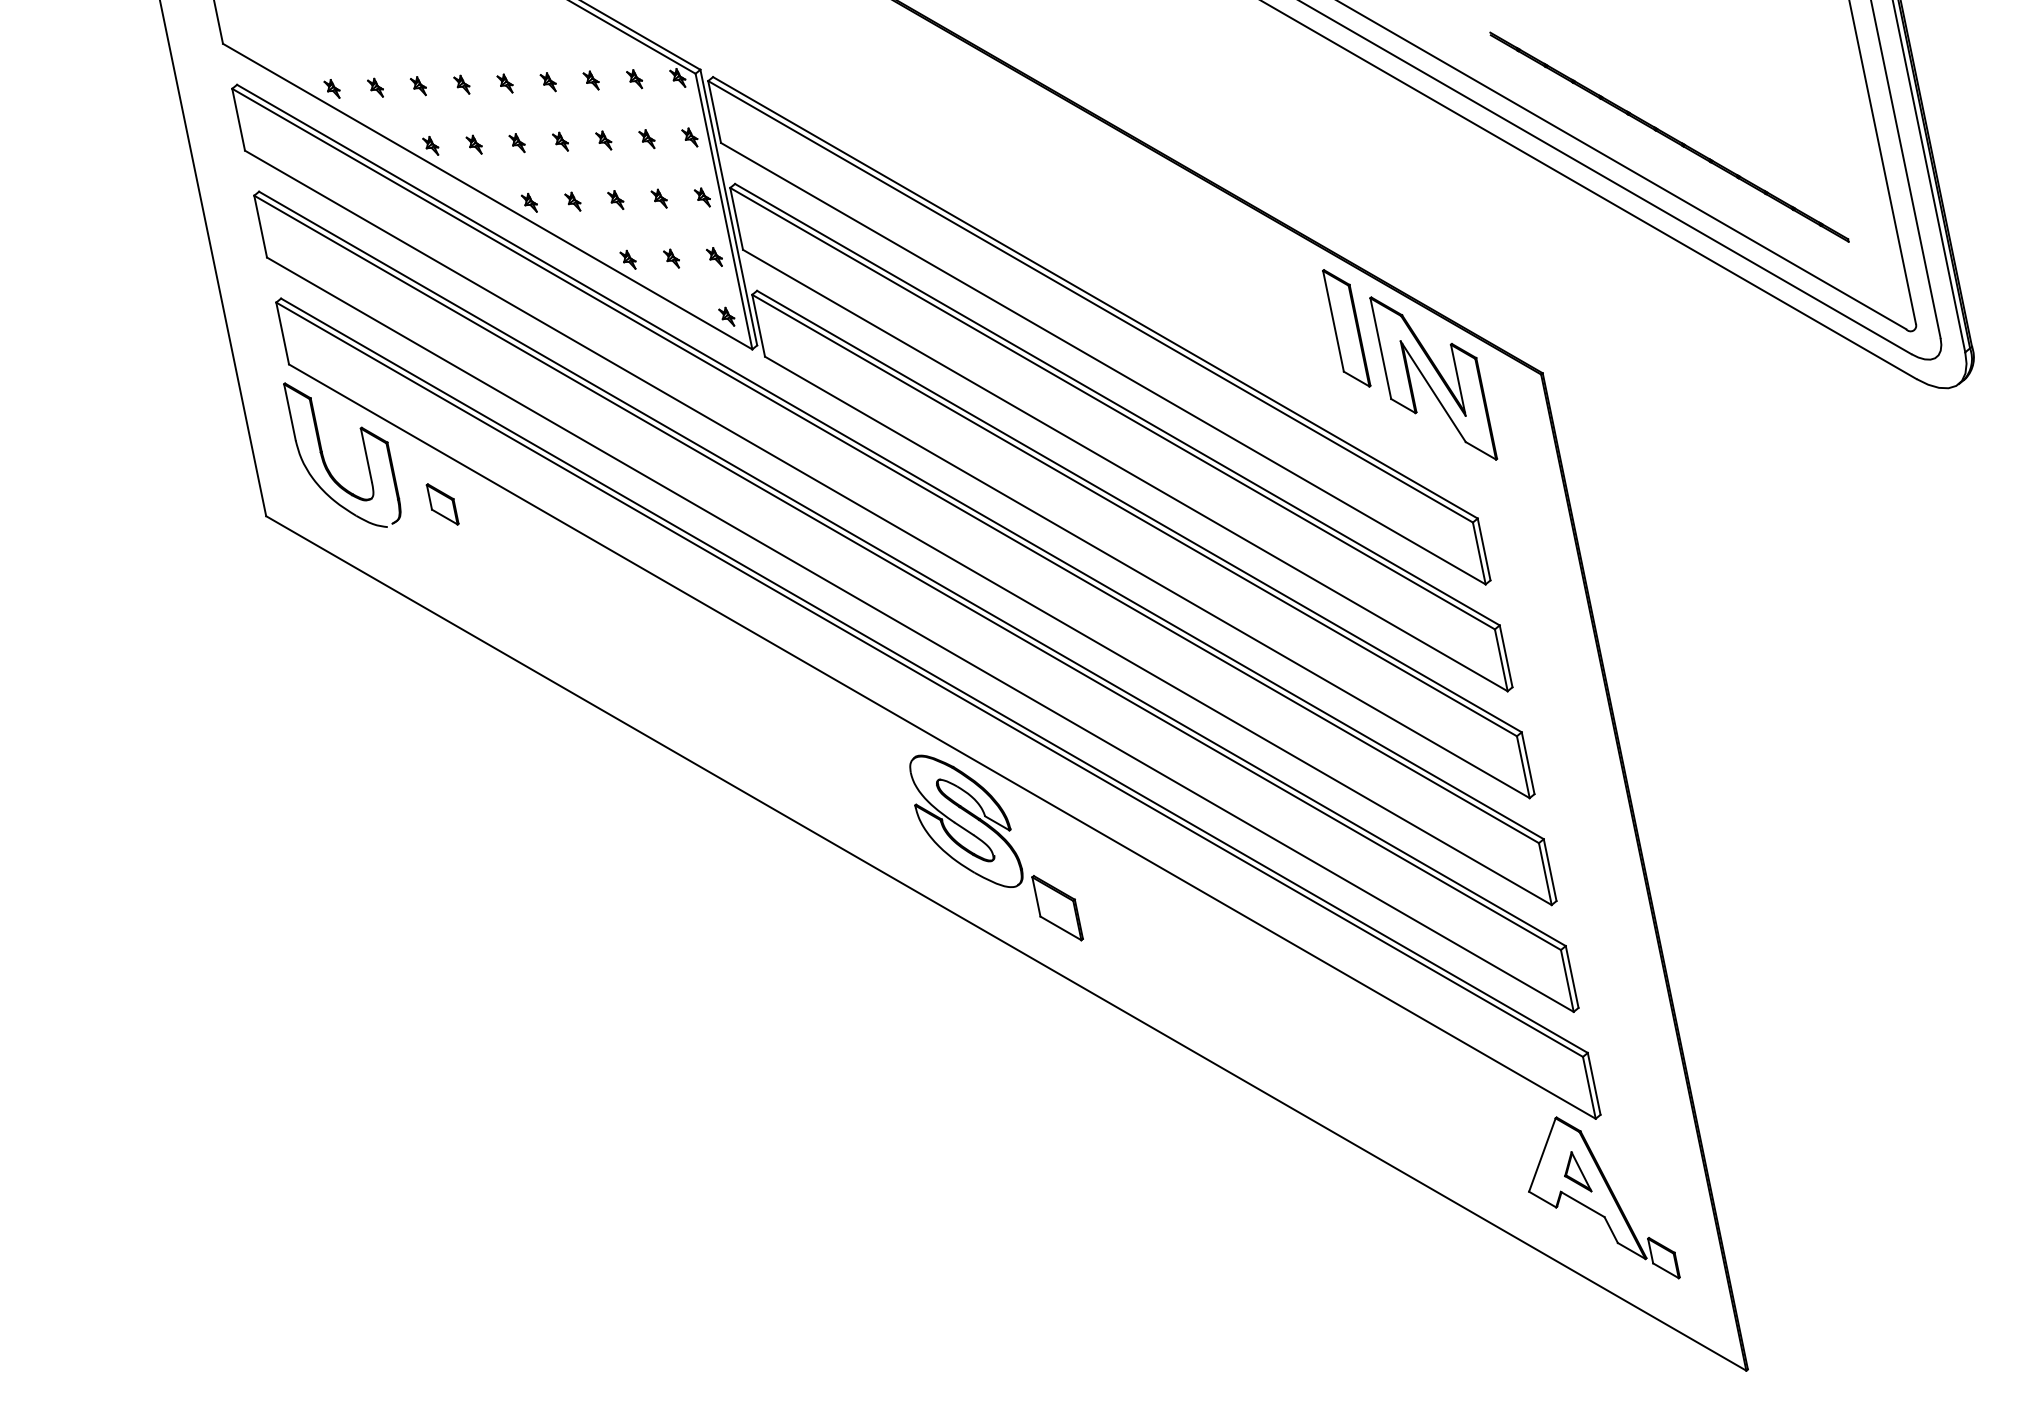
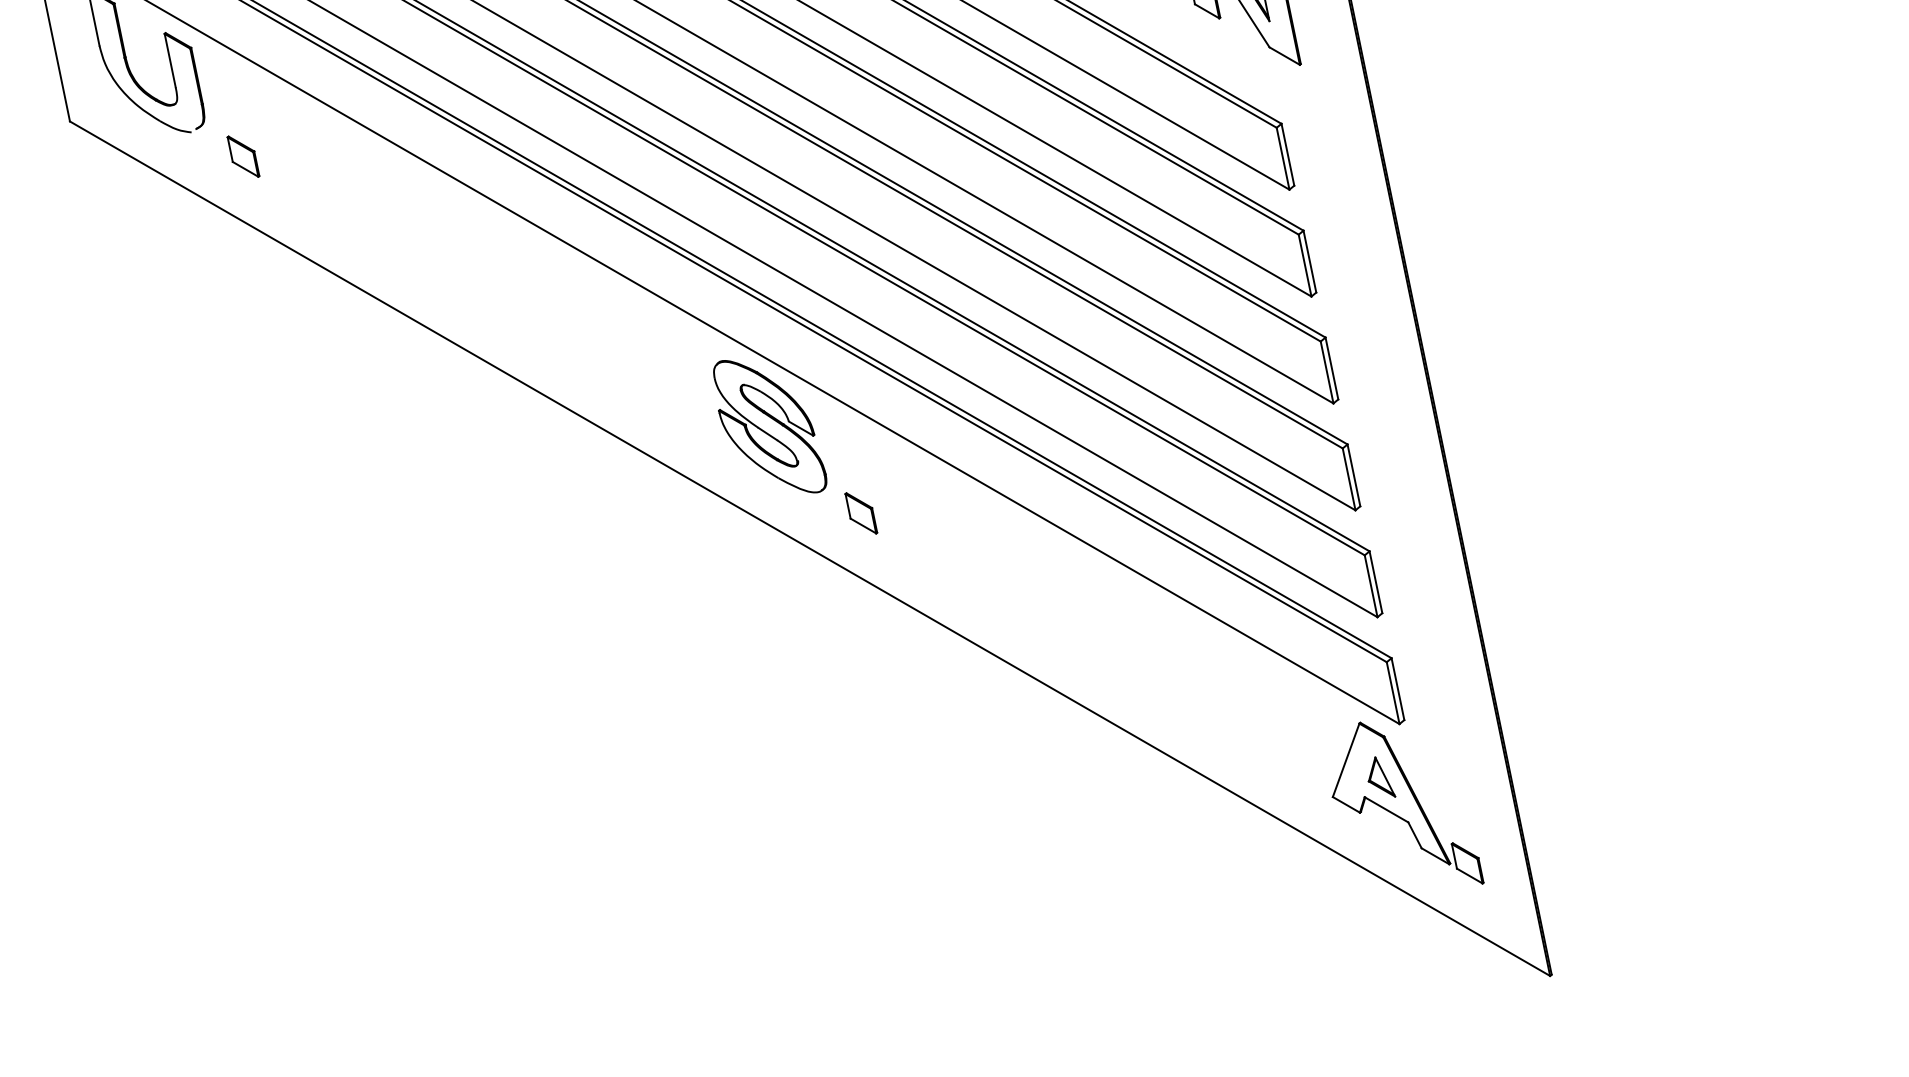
part: (442, 504) -> (243, 156), moved
part: (1057, 907) -> (861, 512), size x0.62

